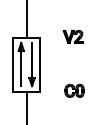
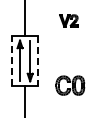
part: (72, 36) -> (68, 20), moved
line: (13, 64) -> (12, 60), solid -> dashed
line: (39, 65) -> (37, 61), solid -> dashed
part: (73, 90) -> (69, 85), size x1.6

